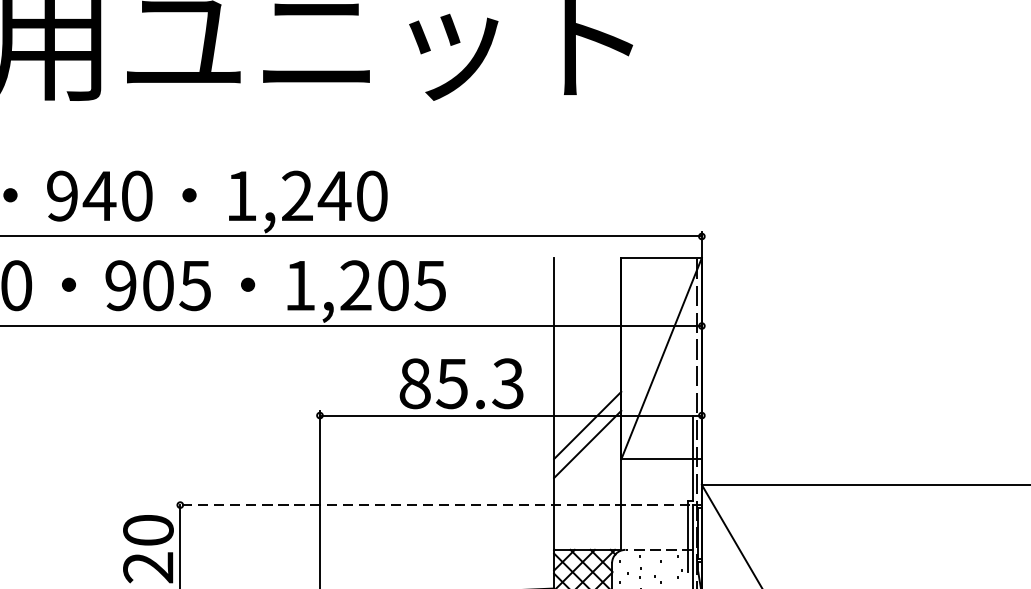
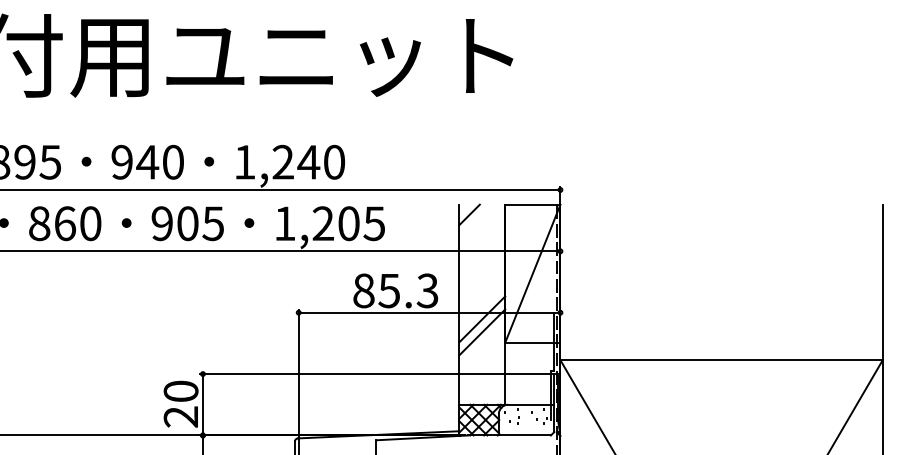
line: (569, 272) -> (469, 214), added
line: (432, 505) -> (375, 374), dashed -> solid
line: (658, 549) -> (530, 404), dashed -> solid

